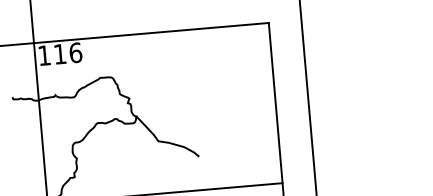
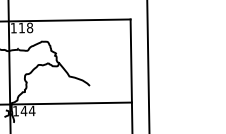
text: (76, 51) -> (30, 27), 116 -> 118

